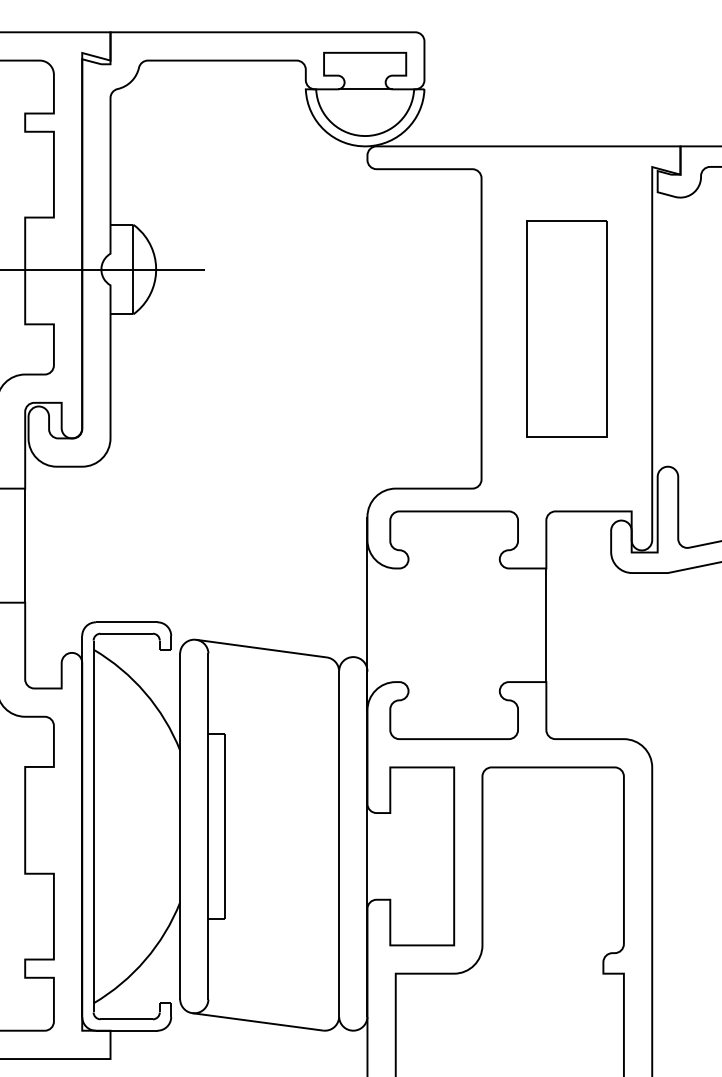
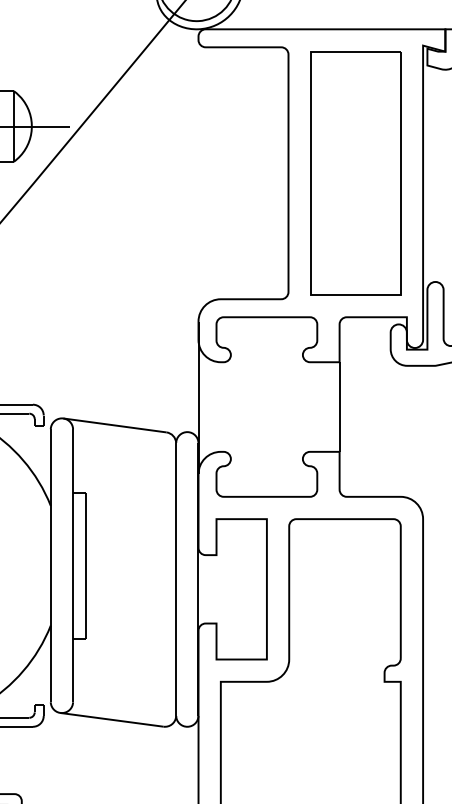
part: (566, 328) -> (355, 172), size x1.43

